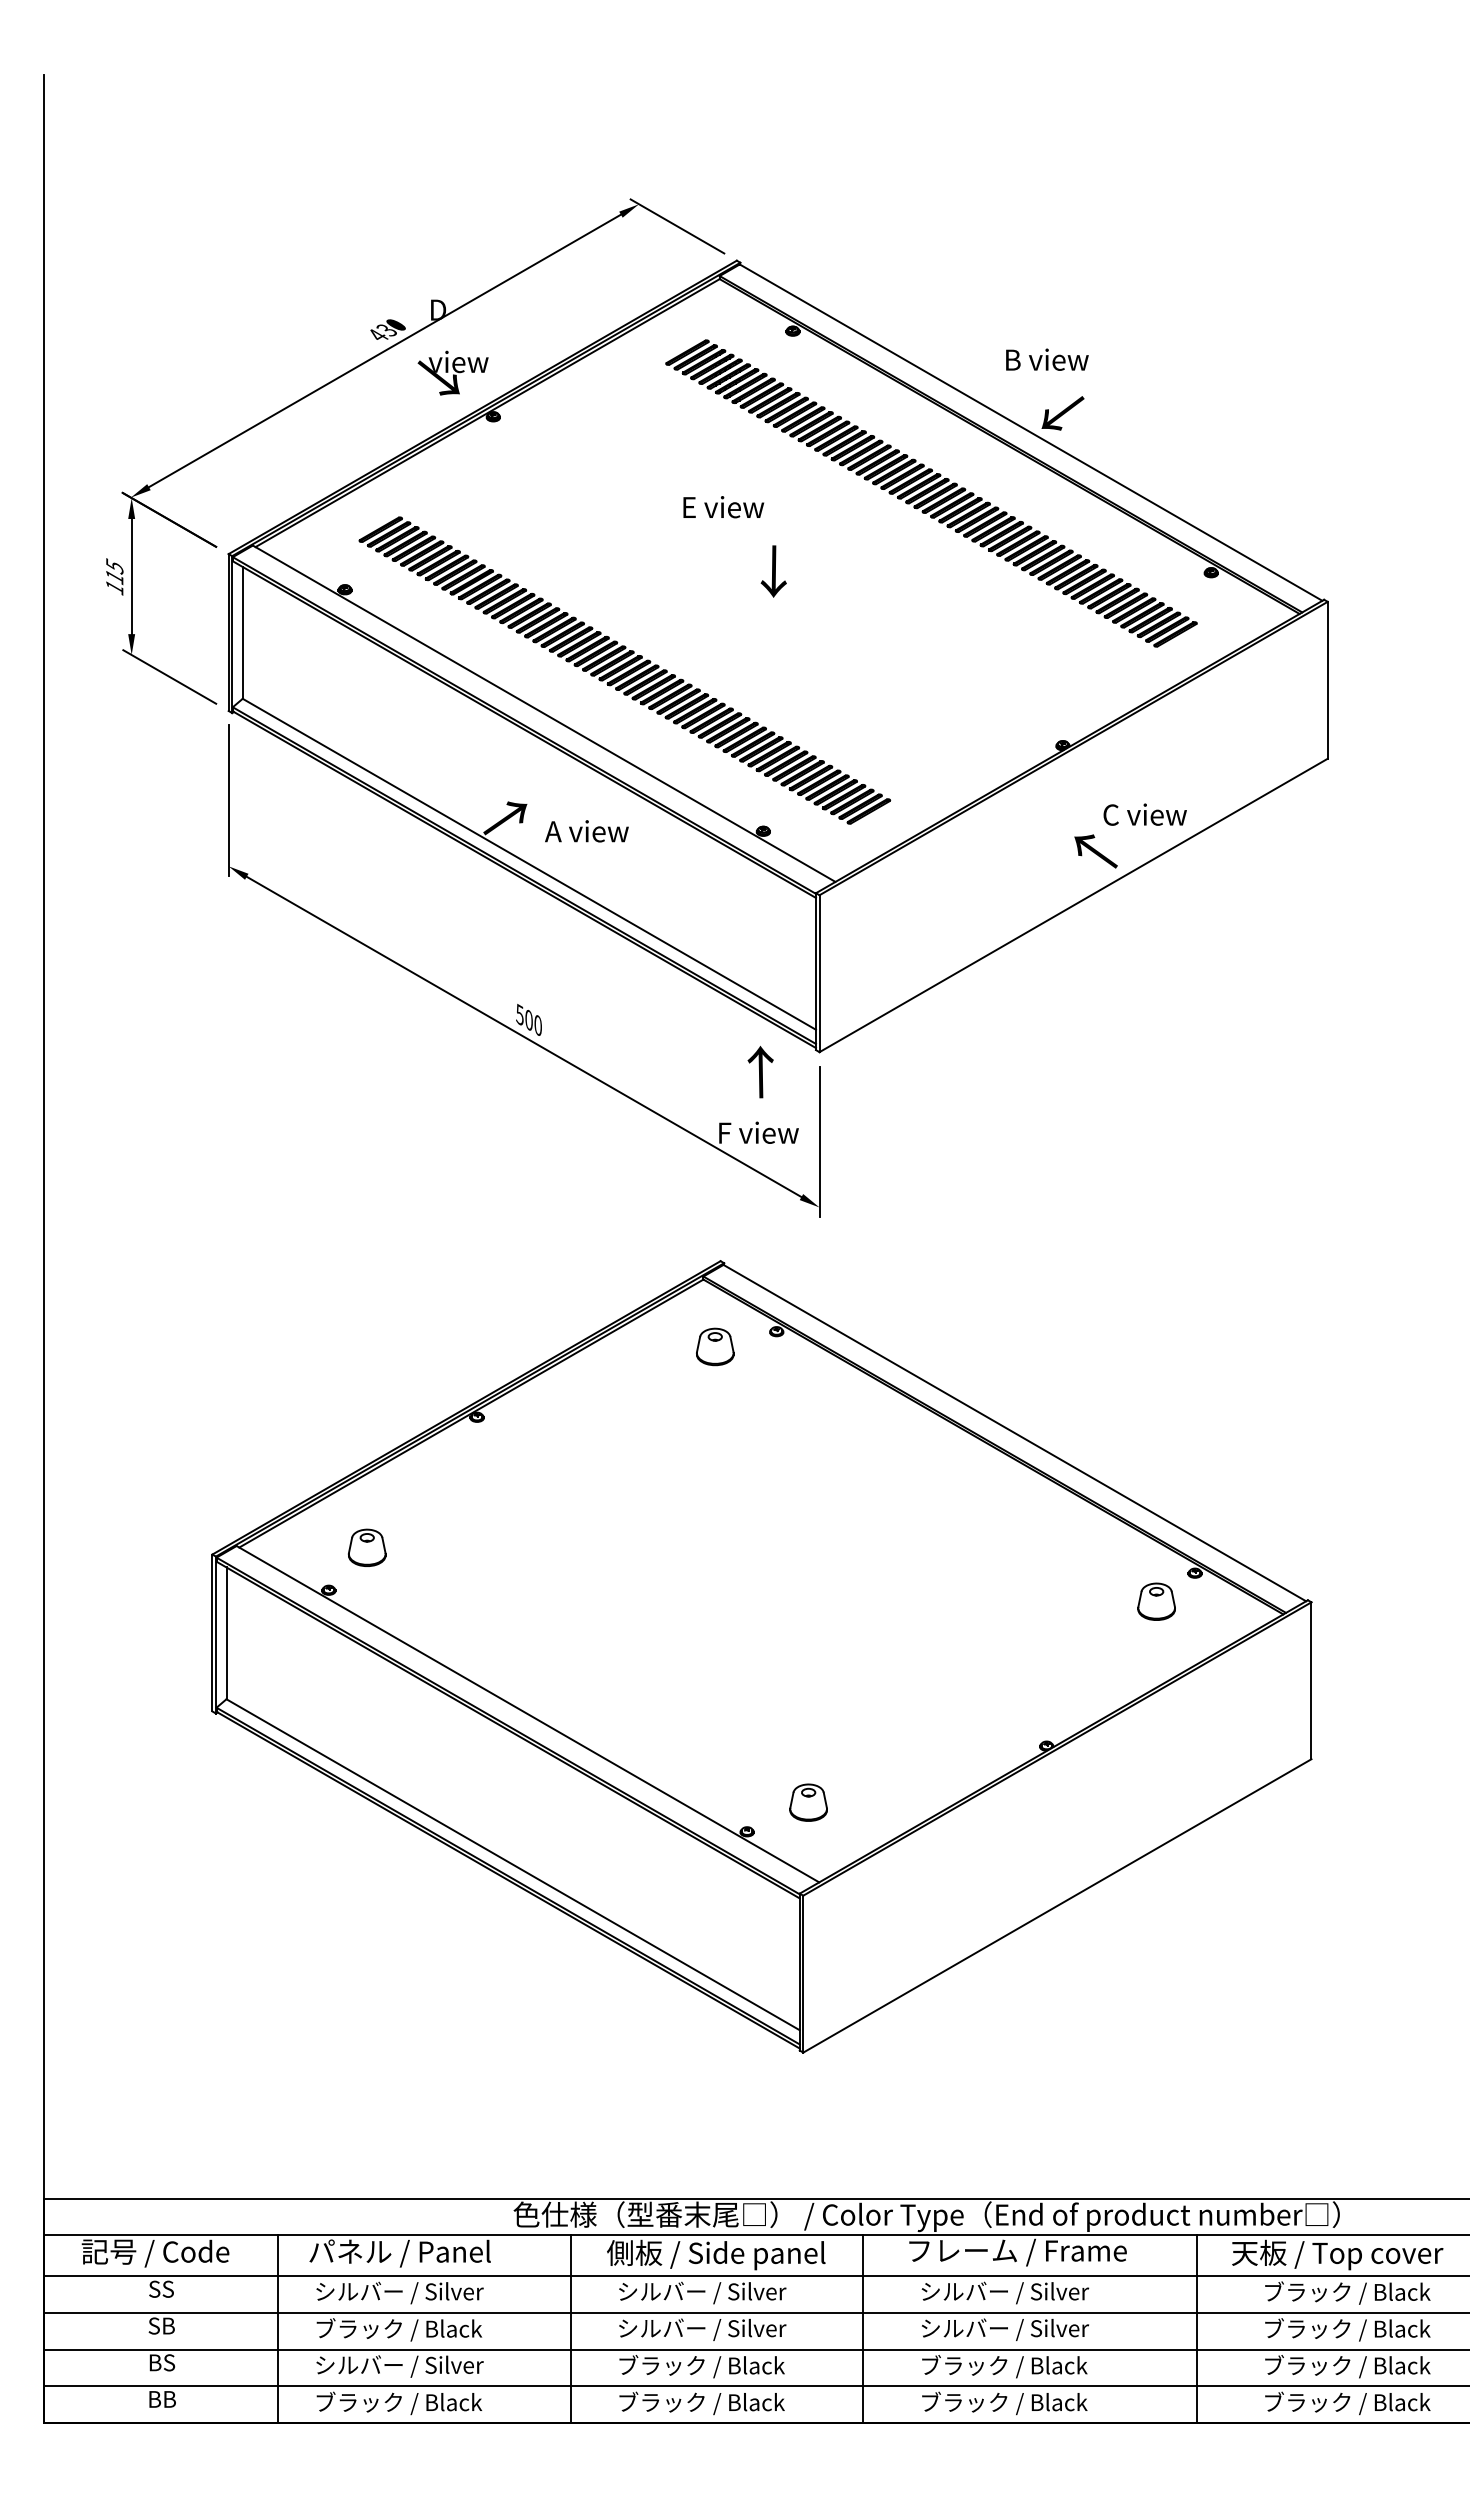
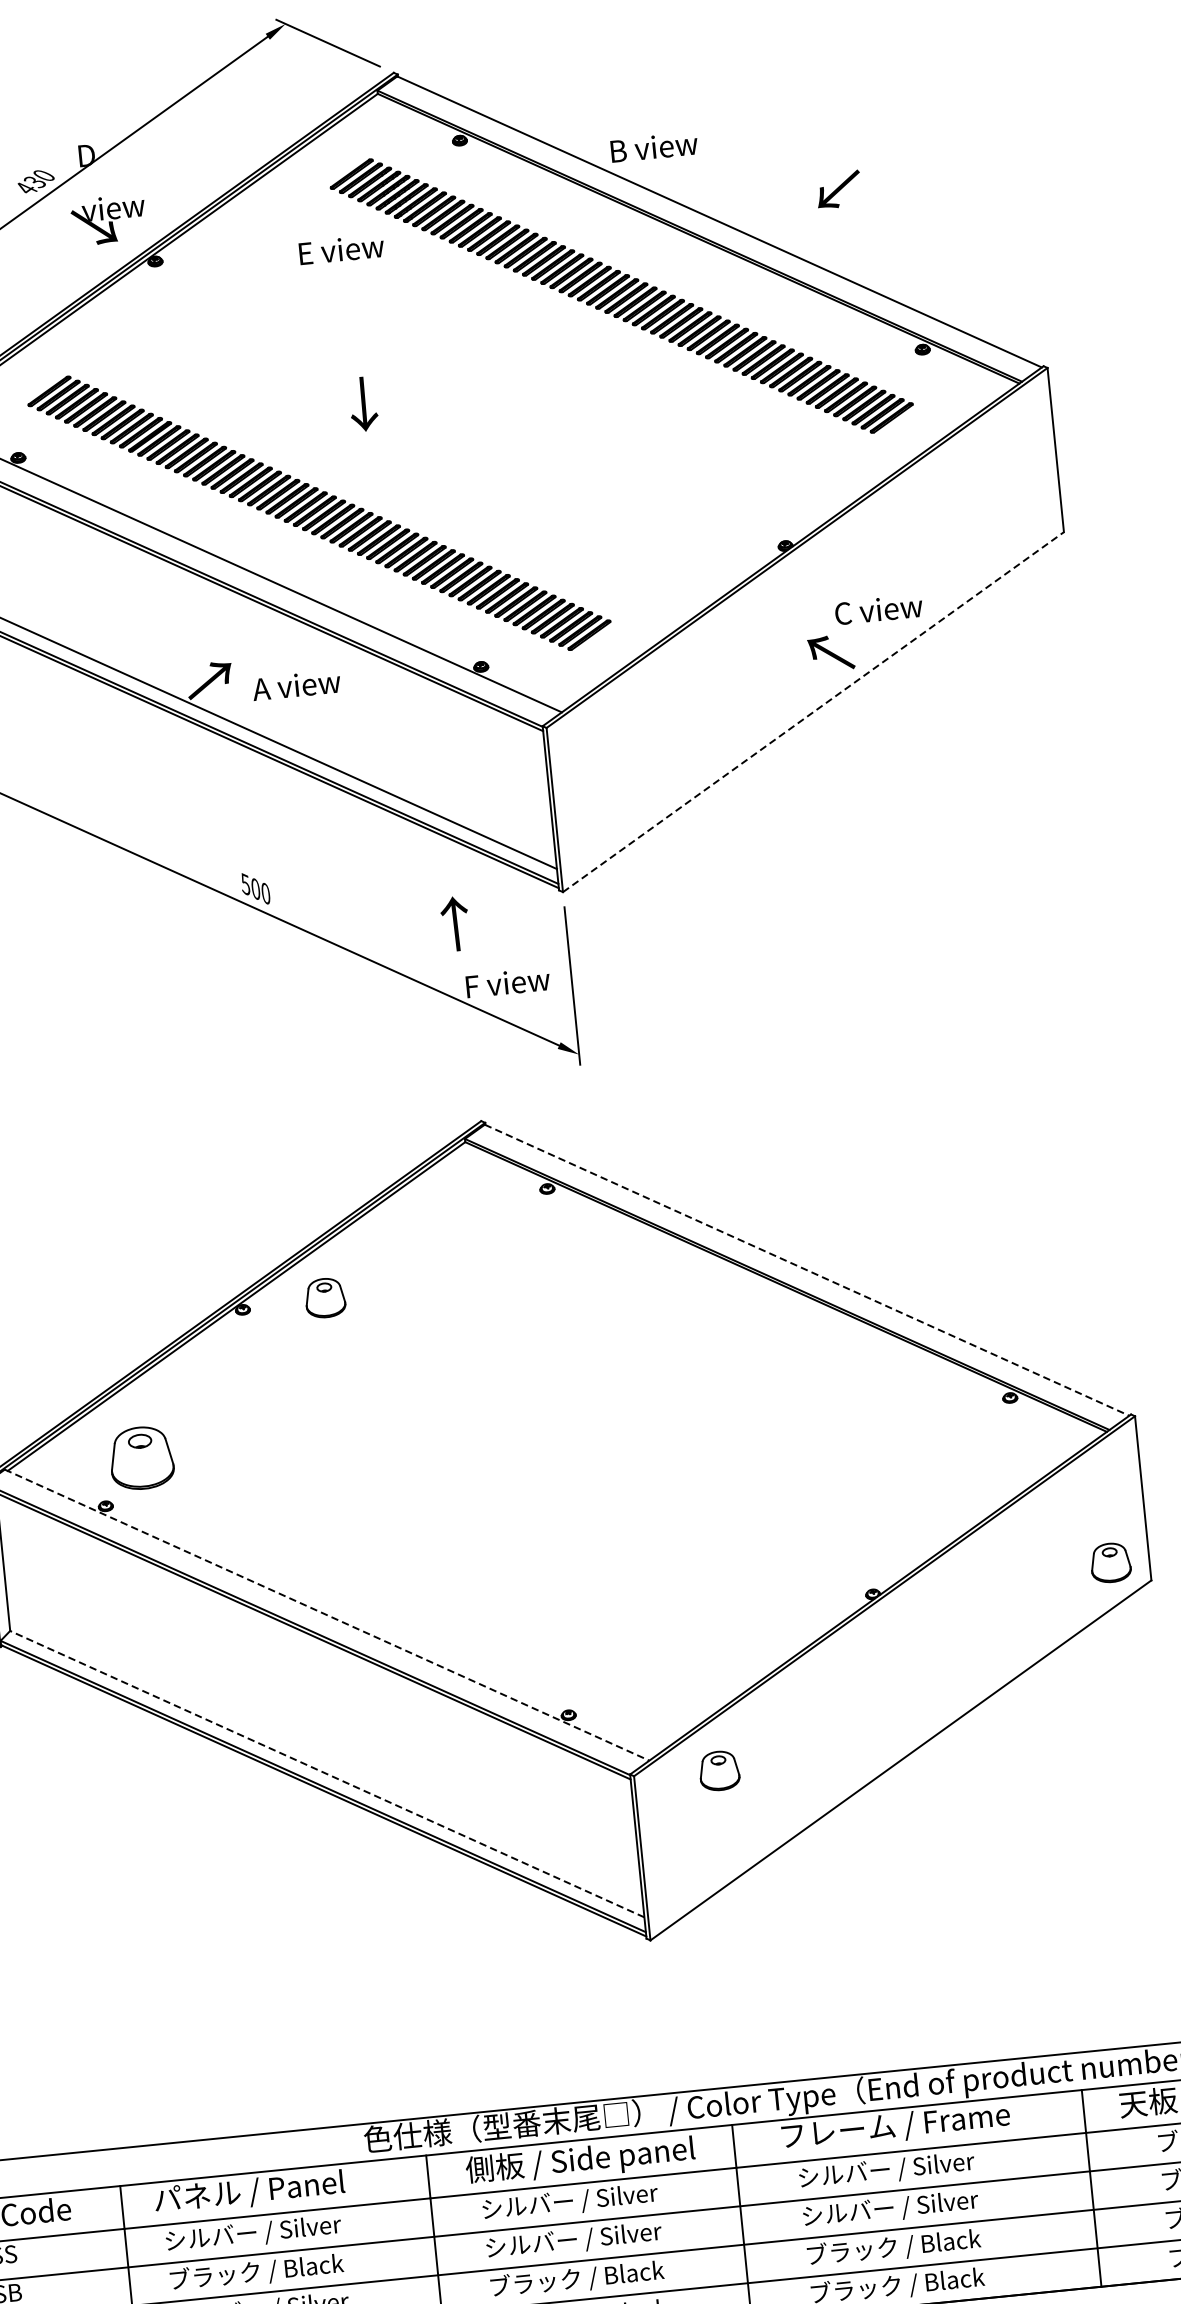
text: (1047, 359) -> (654, 146), moved
text: (1062, 413) -> (838, 189), moved
text: (723, 507) -> (341, 250), moved
text: (773, 571) -> (363, 404), moved
line: (1074, 905) -> (814, 712), solid -> dashed
text: (760, 1072) -> (455, 924), moved
part: (715, 1346) -> (325, 1297), moved
line: (1015, 1433) -> (807, 1270), solid -> dashed
part: (366, 1547) -> (140, 1457), size x1.6
part: (1156, 1601) -> (1110, 1562), moved
line: (528, 1714) -> (327, 1615), solid -> dashed
part: (808, 1802) -> (719, 1770), moved
line: (513, 1864) -> (327, 1773), solid -> dashed

